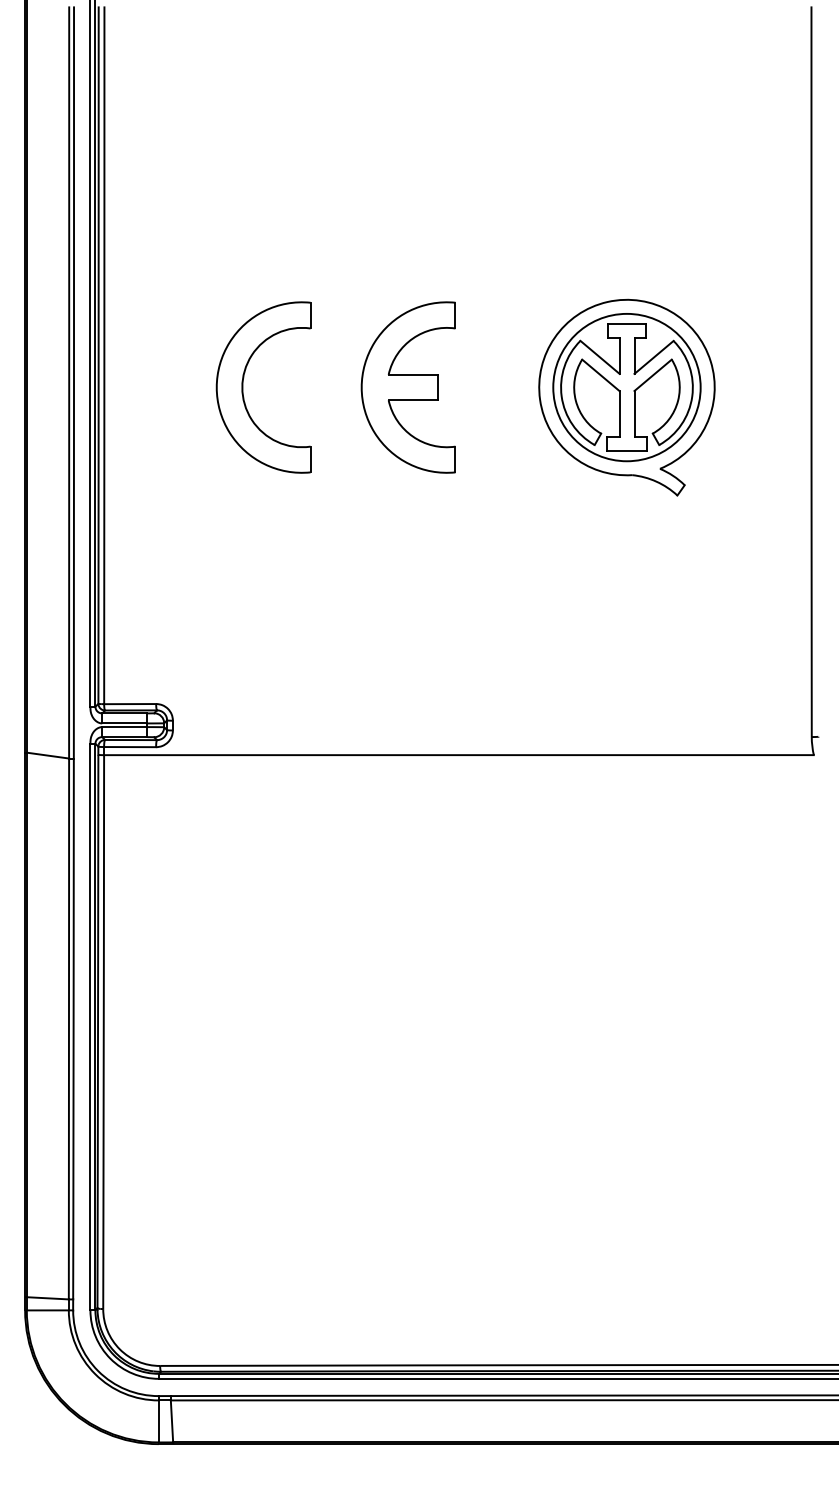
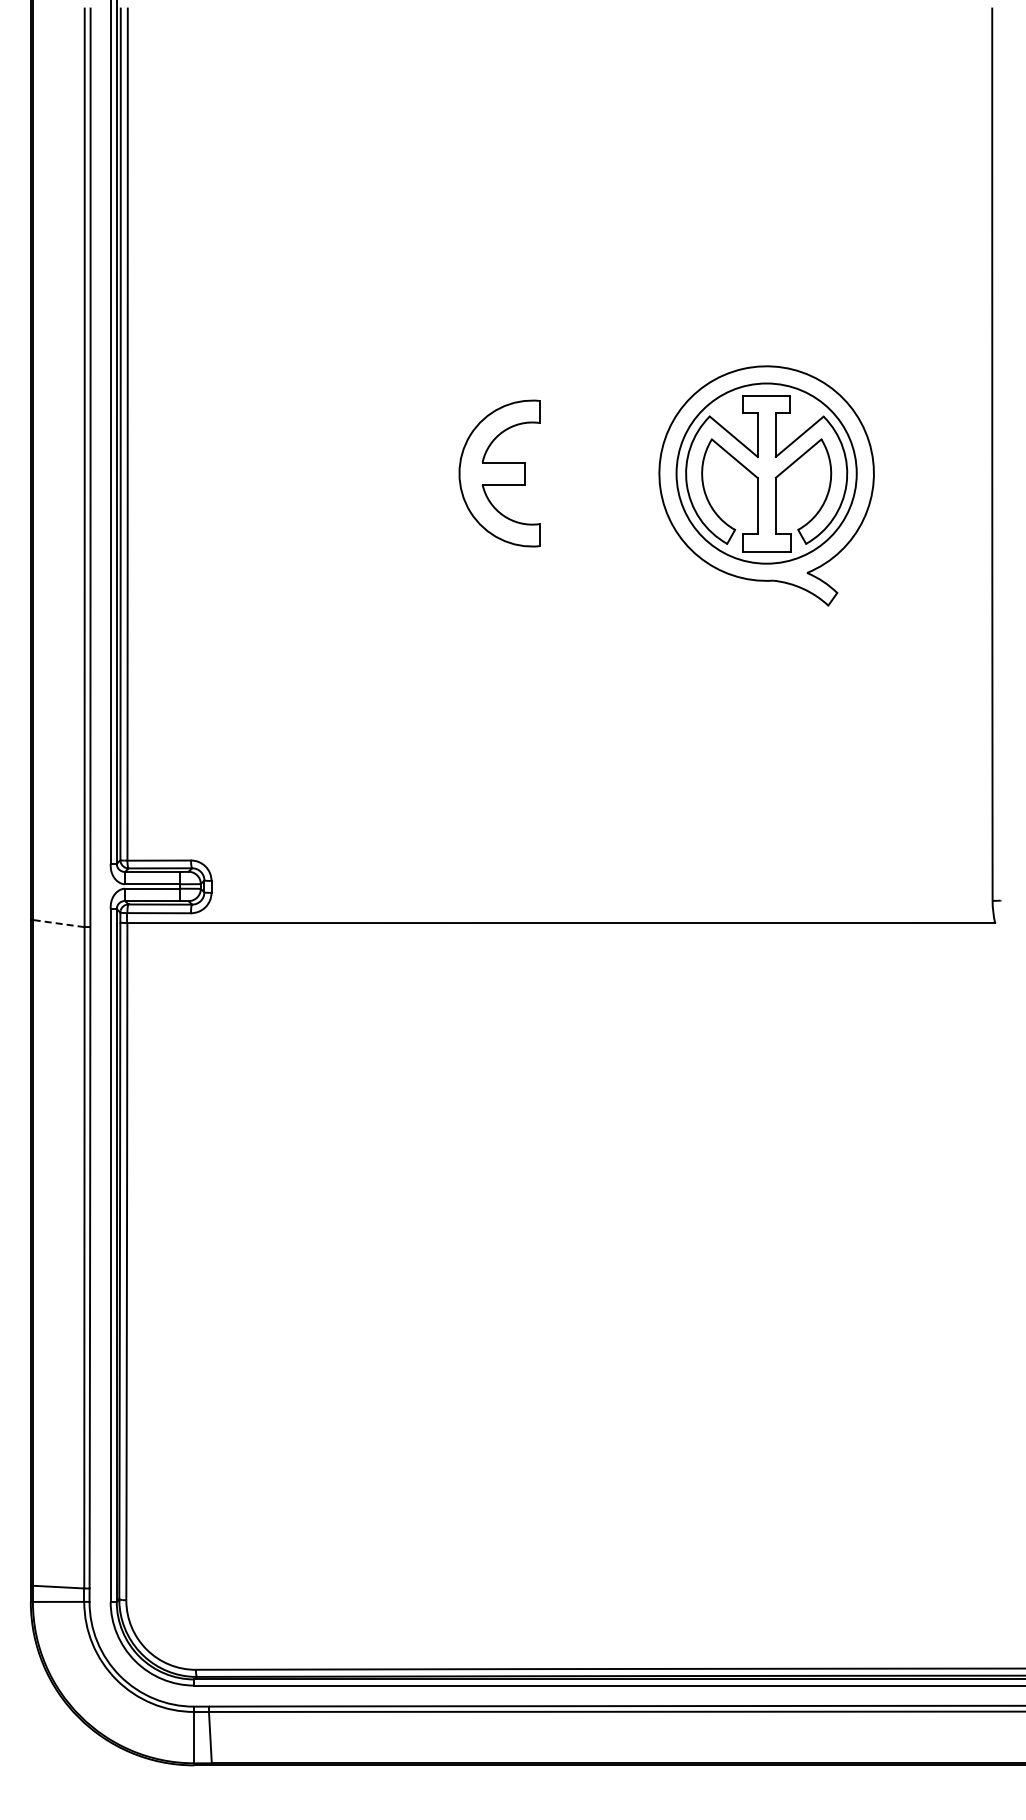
part: (243, 387) -> (297, 473), removed
part: (408, 387) -> (499, 473), size x0.7
line: (47, 755) -> (58, 923), solid -> dashed

